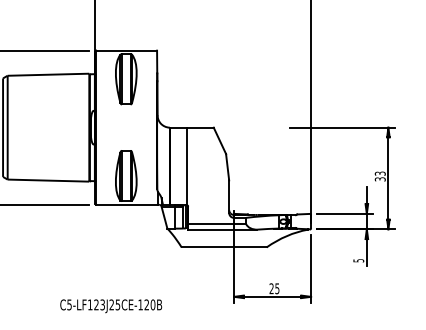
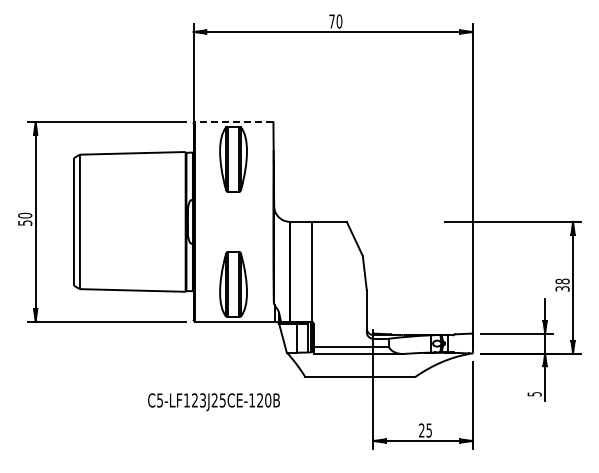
line: (126, 50) -> (233, 122), solid -> dashed
text: (380, 173) -> (562, 281), 33 -> 38
text: (110, 306) -> (213, 402), moved

